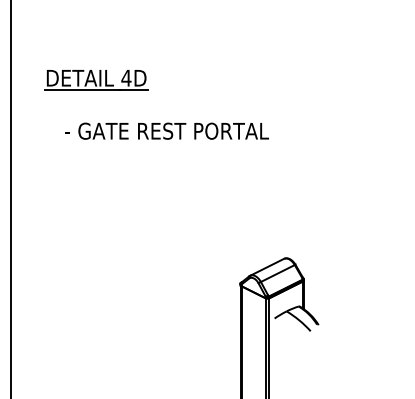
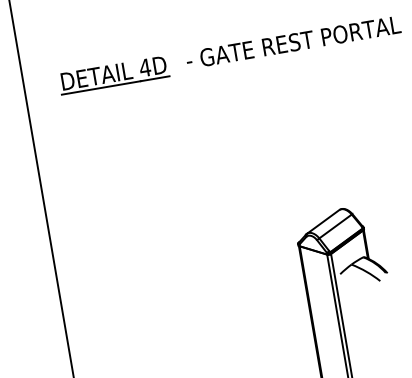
part: (96, 80) -> (114, 75), moved
text: (166, 130) -> (292, 41), moved

